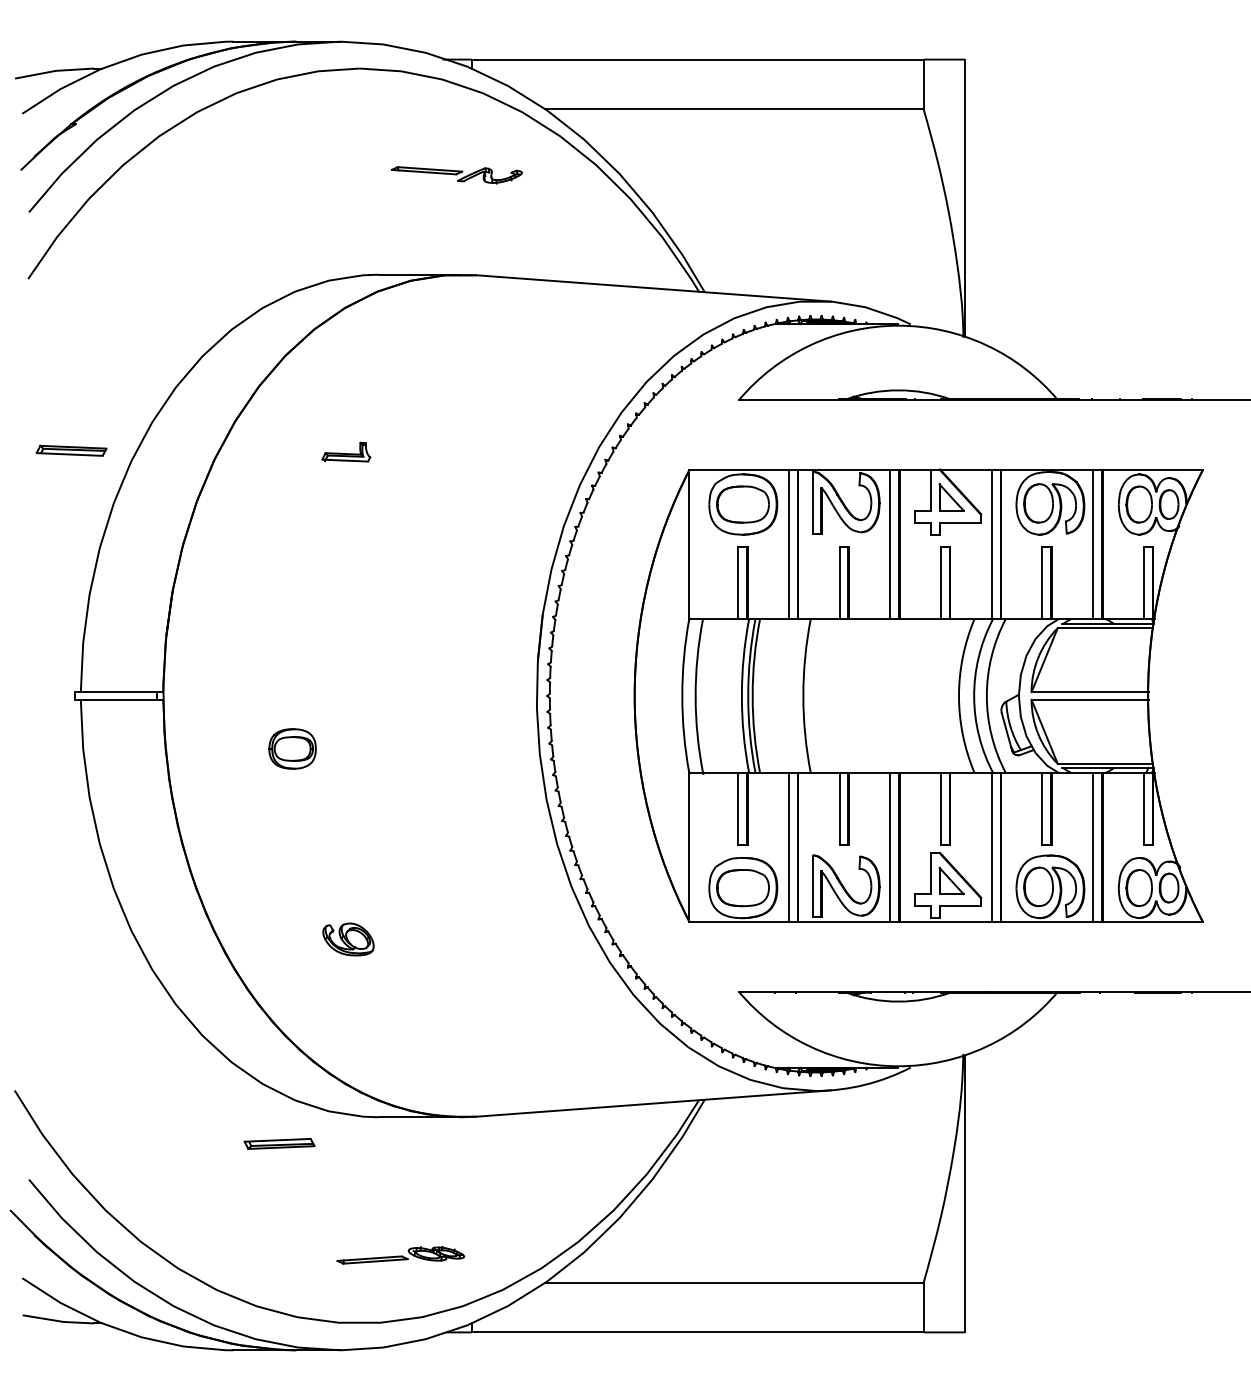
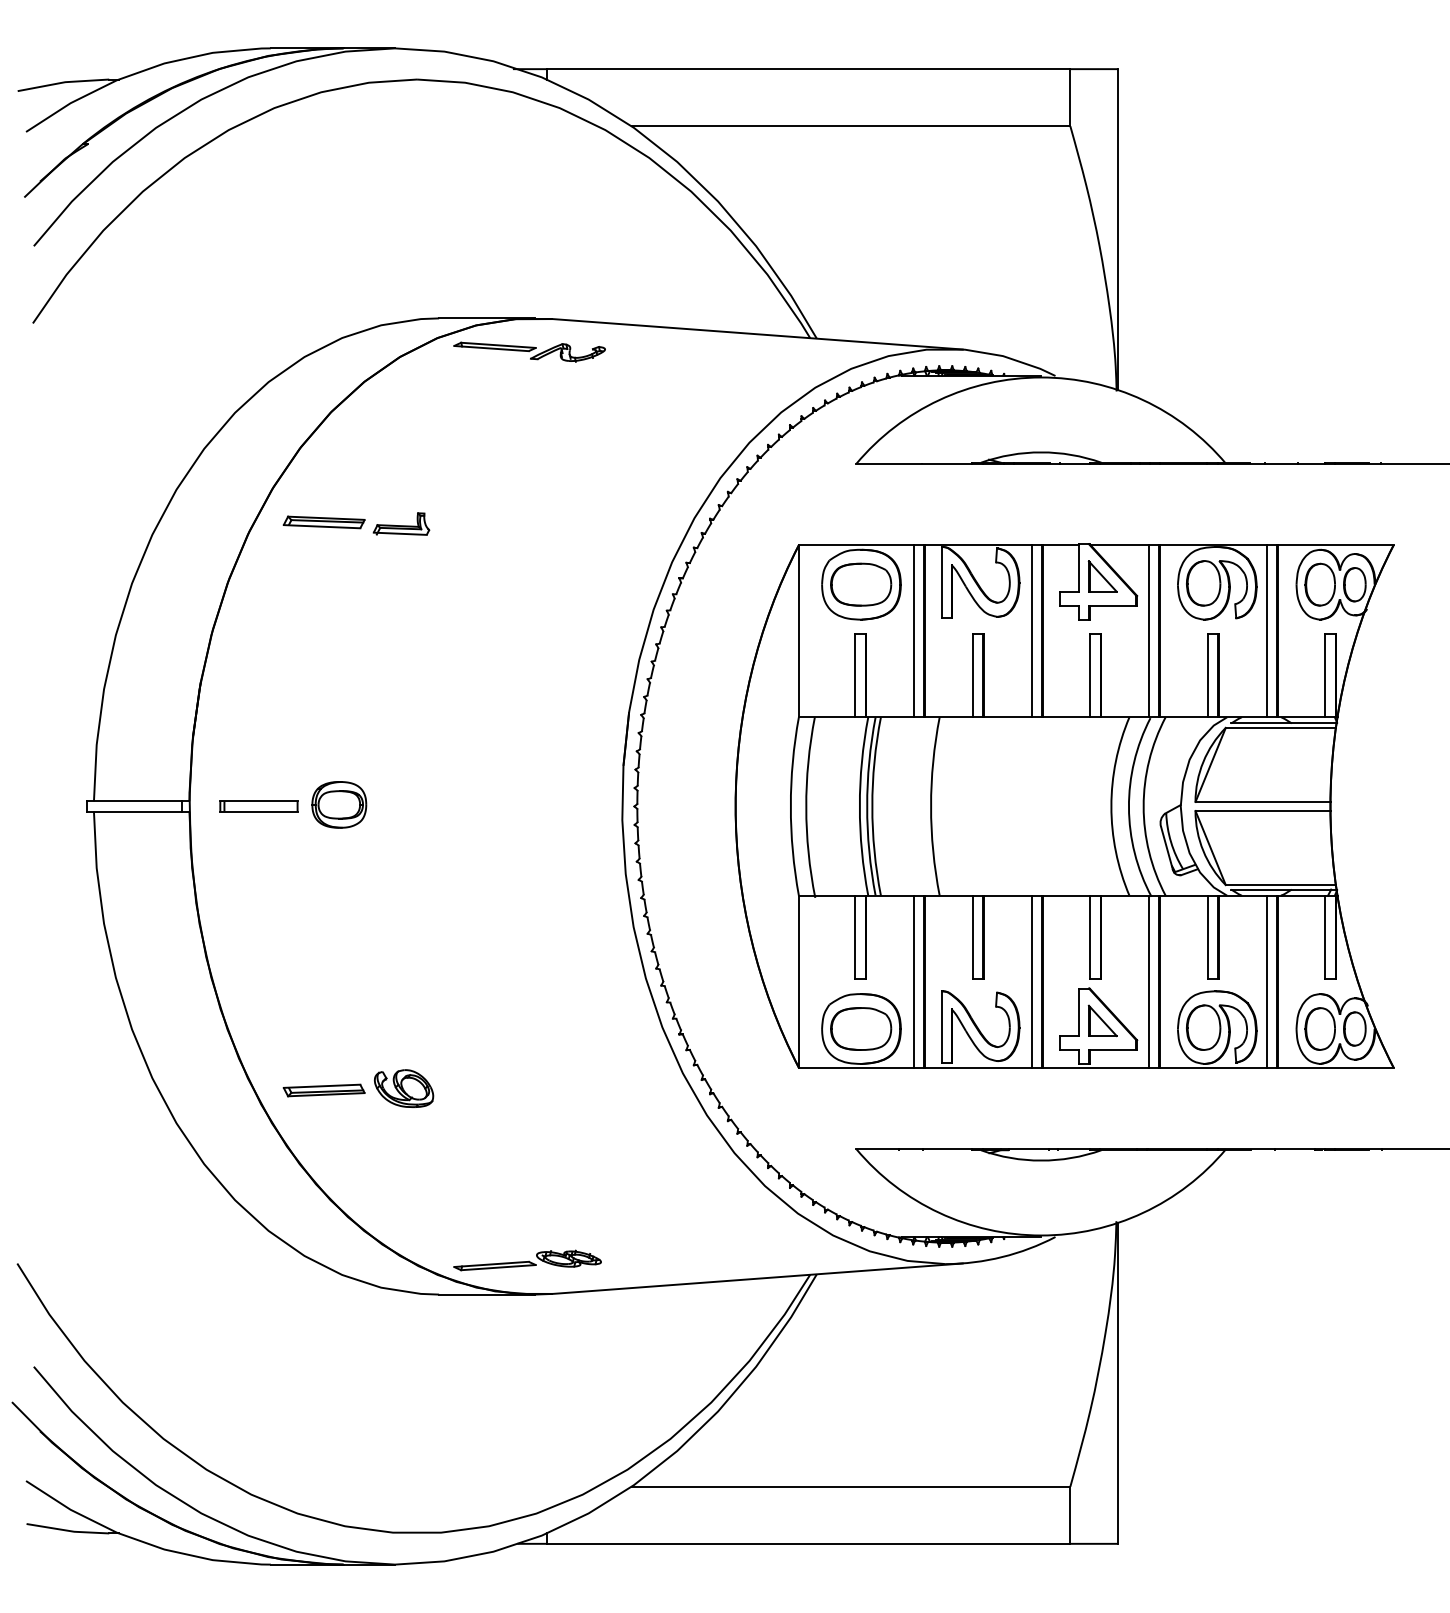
part: (456, 174) -> (529, 351), moved
part: (70, 450) -> (323, 522), moved
part: (222, 696) -> (258, 806), added
part: (292, 748) -> (339, 804), moved
part: (278, 1143) -> (323, 1090), moved
part: (400, 1255) -> (527, 1260), moved

